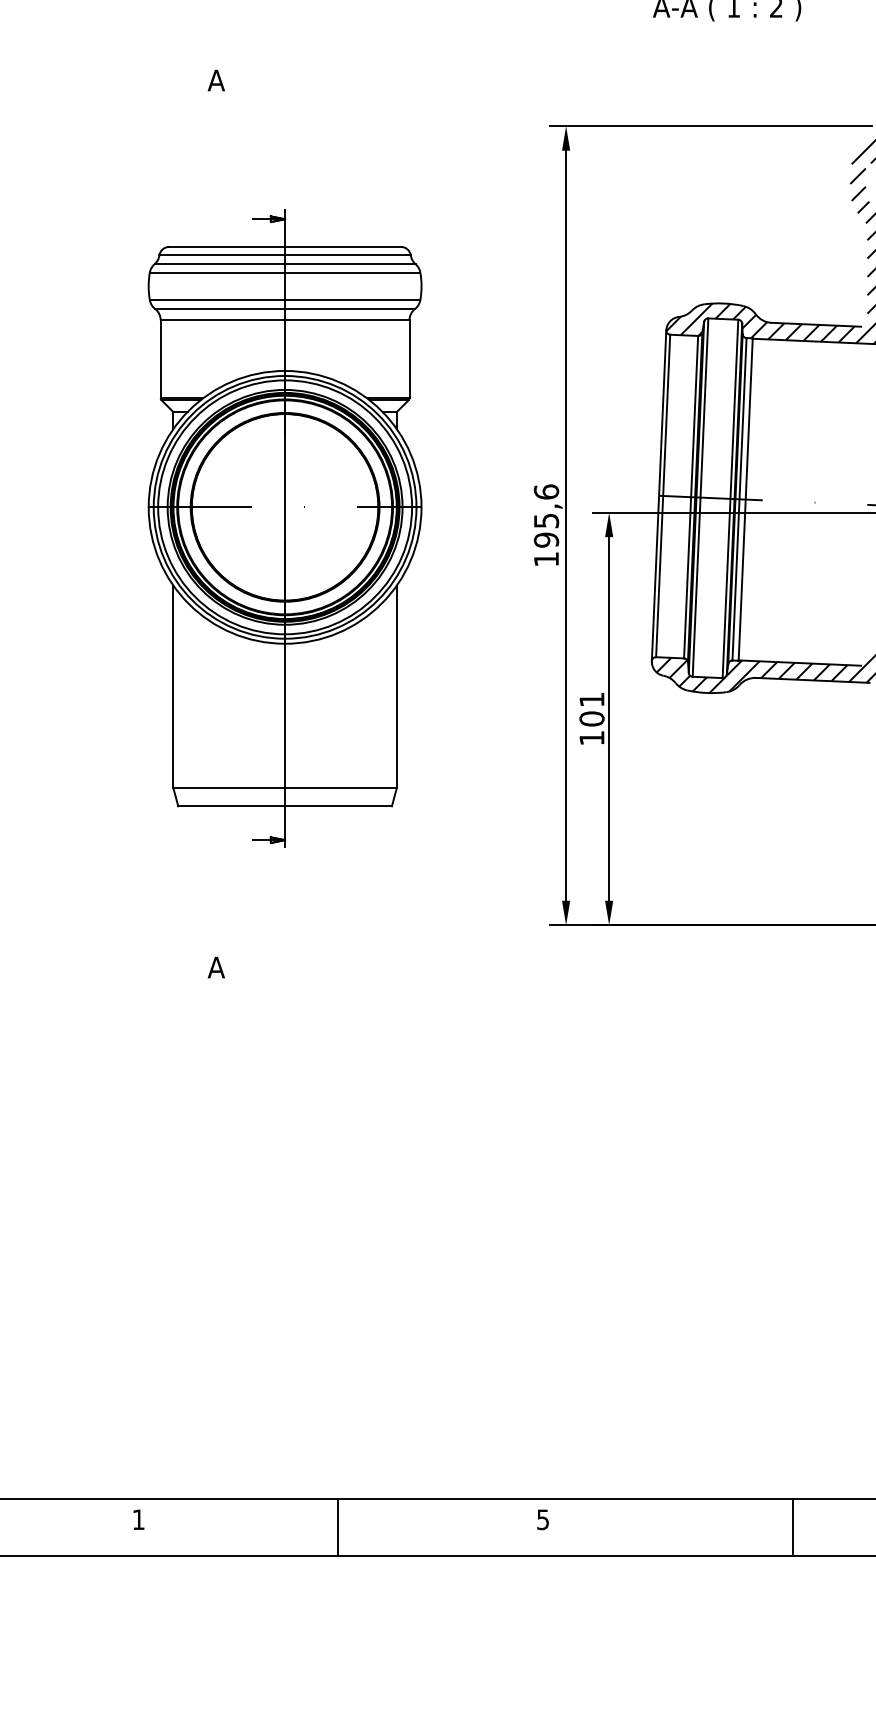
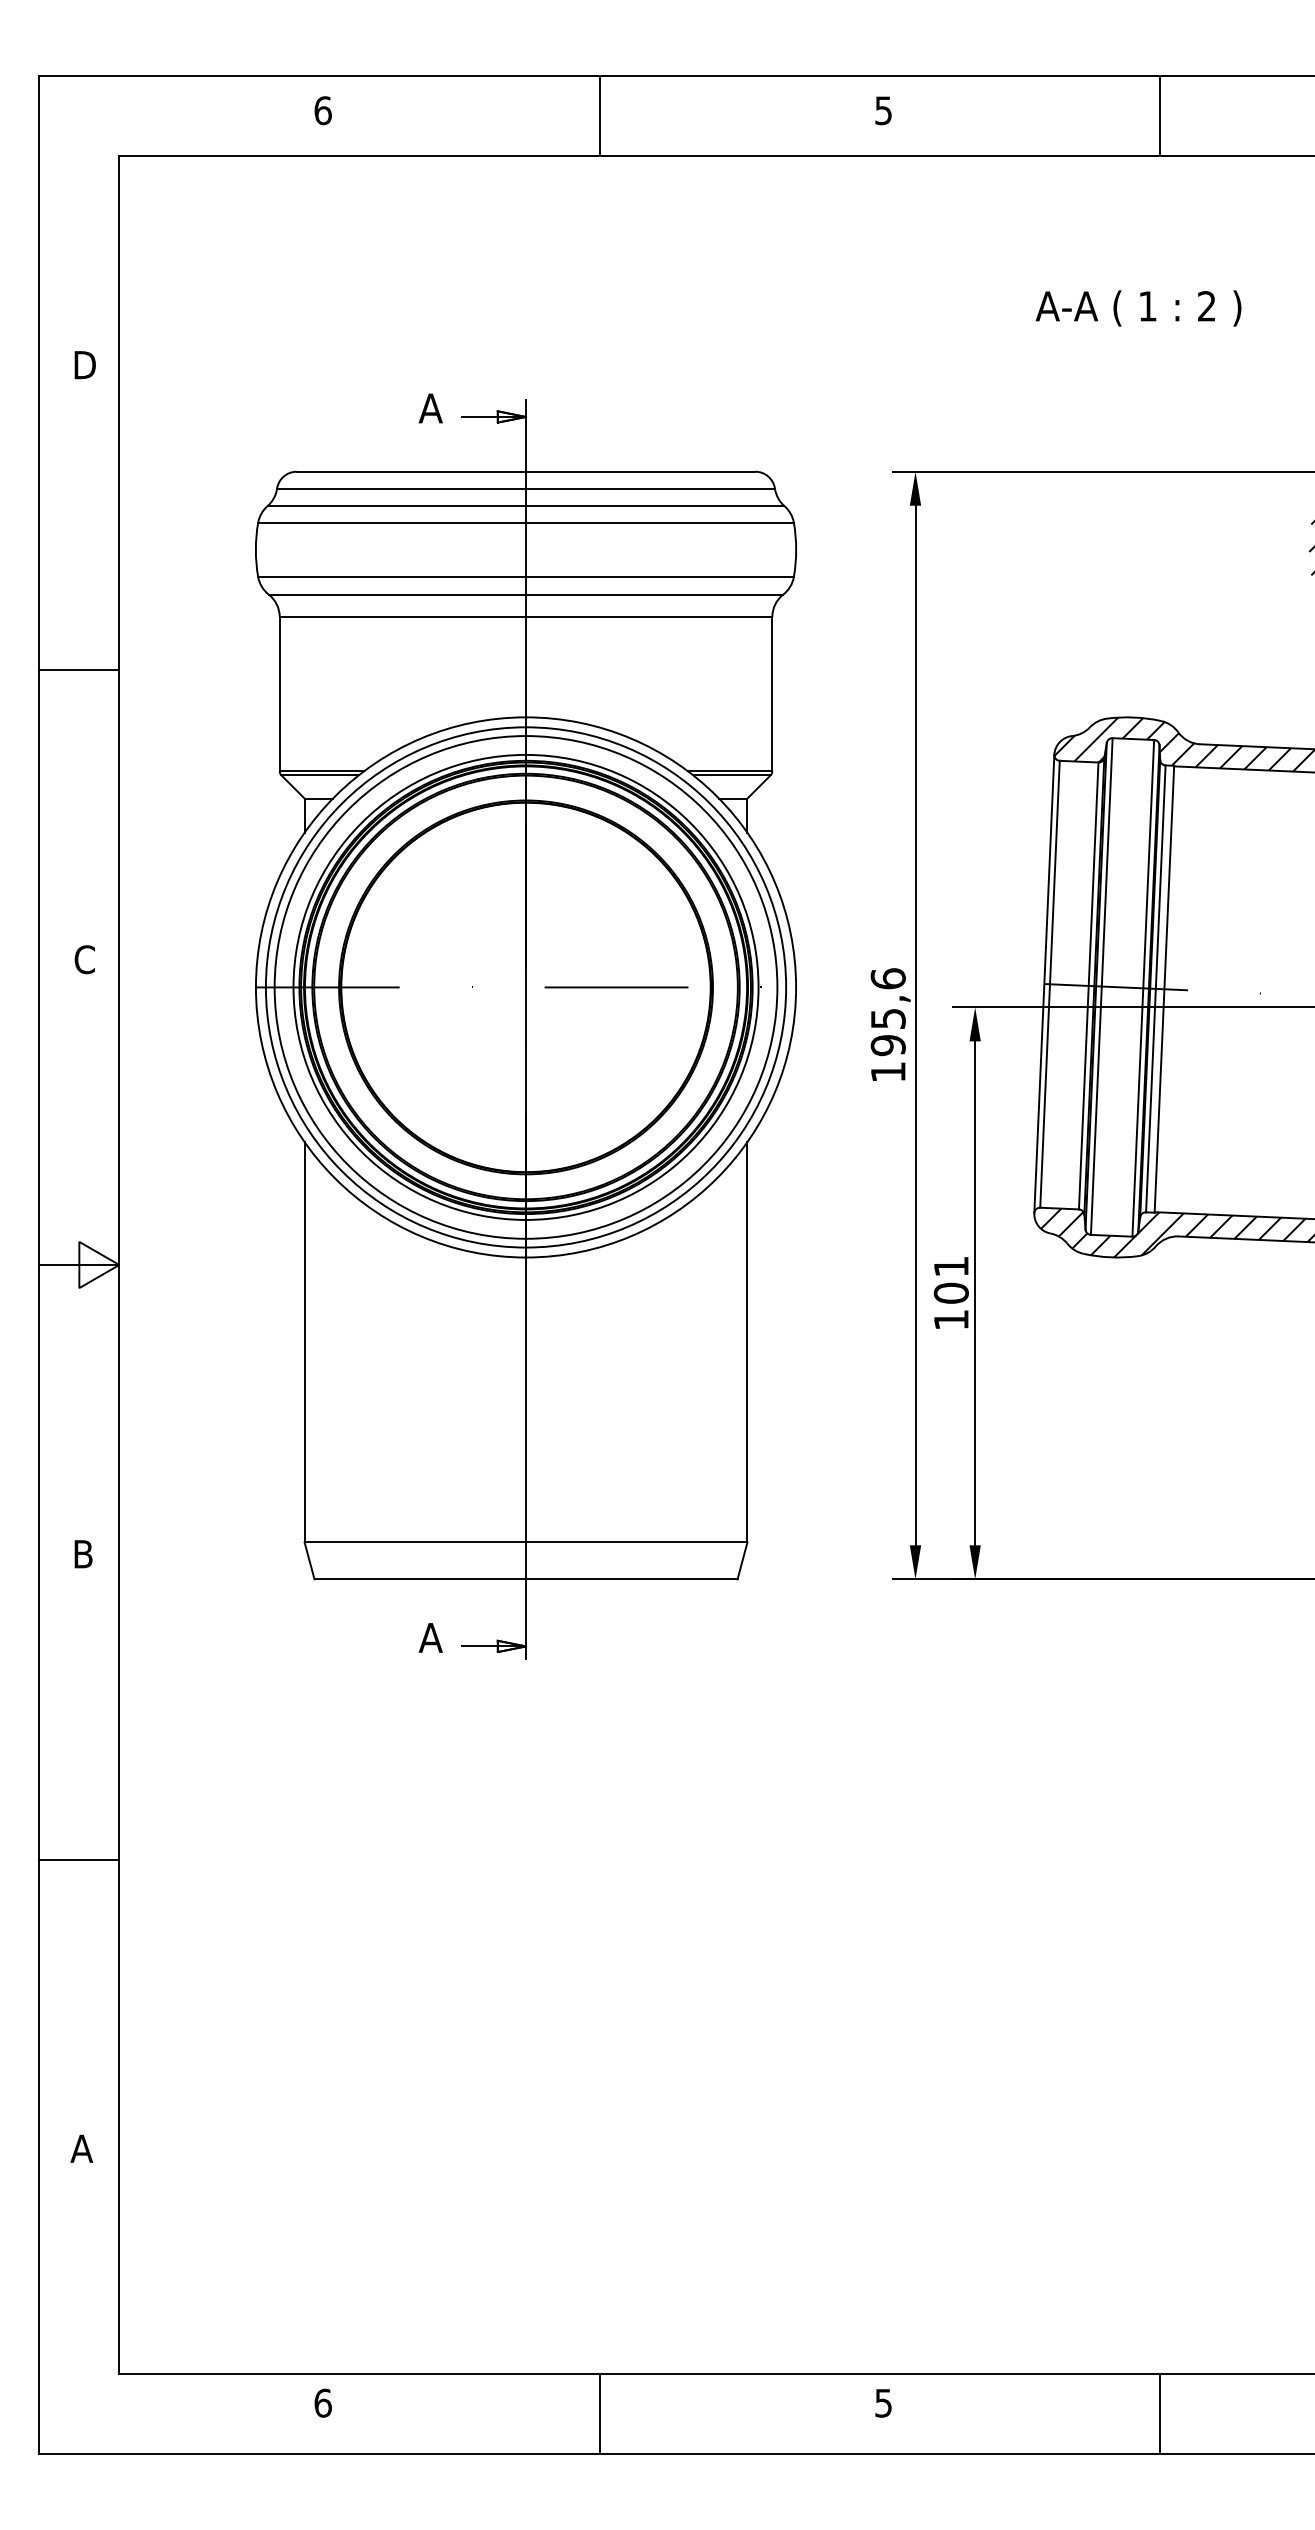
part: (284, 528) -> (525, 1029), size x1.43
text: (138, 1519) -> (322, 2402), 1 -> 6
line: (792, 1527) -> (1160, 2414), moved

